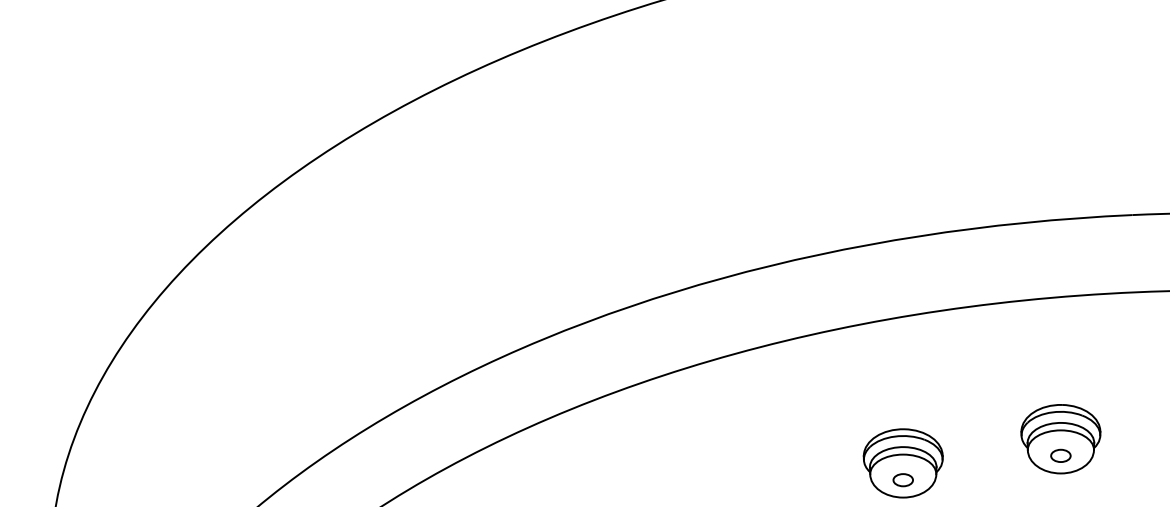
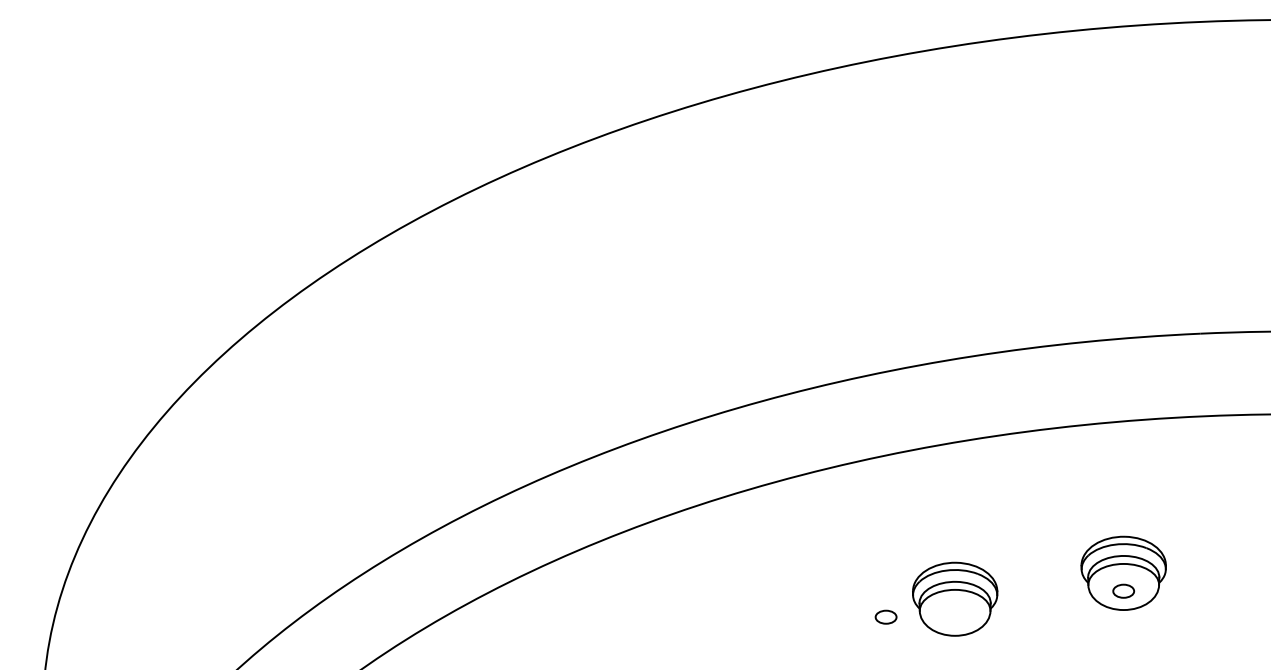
part: (902, 479) -> (885, 616), moved

